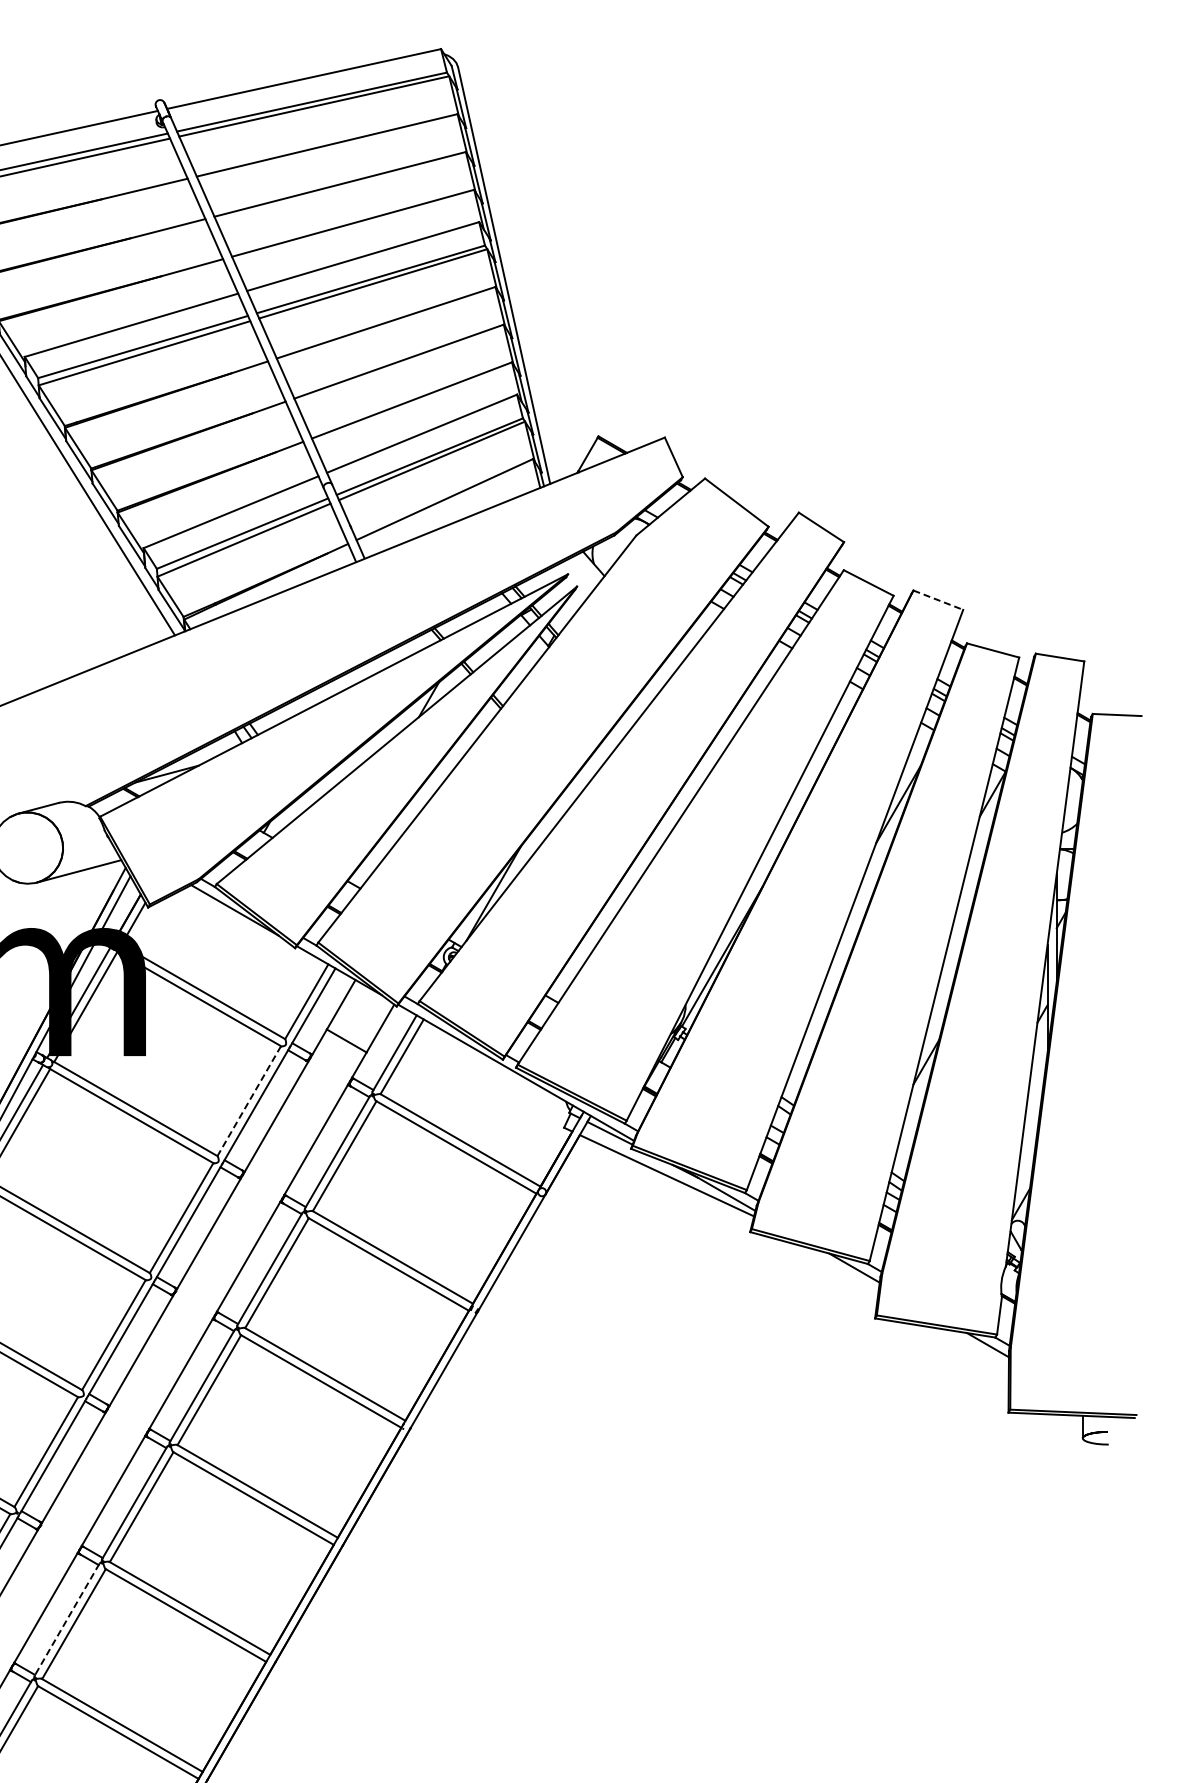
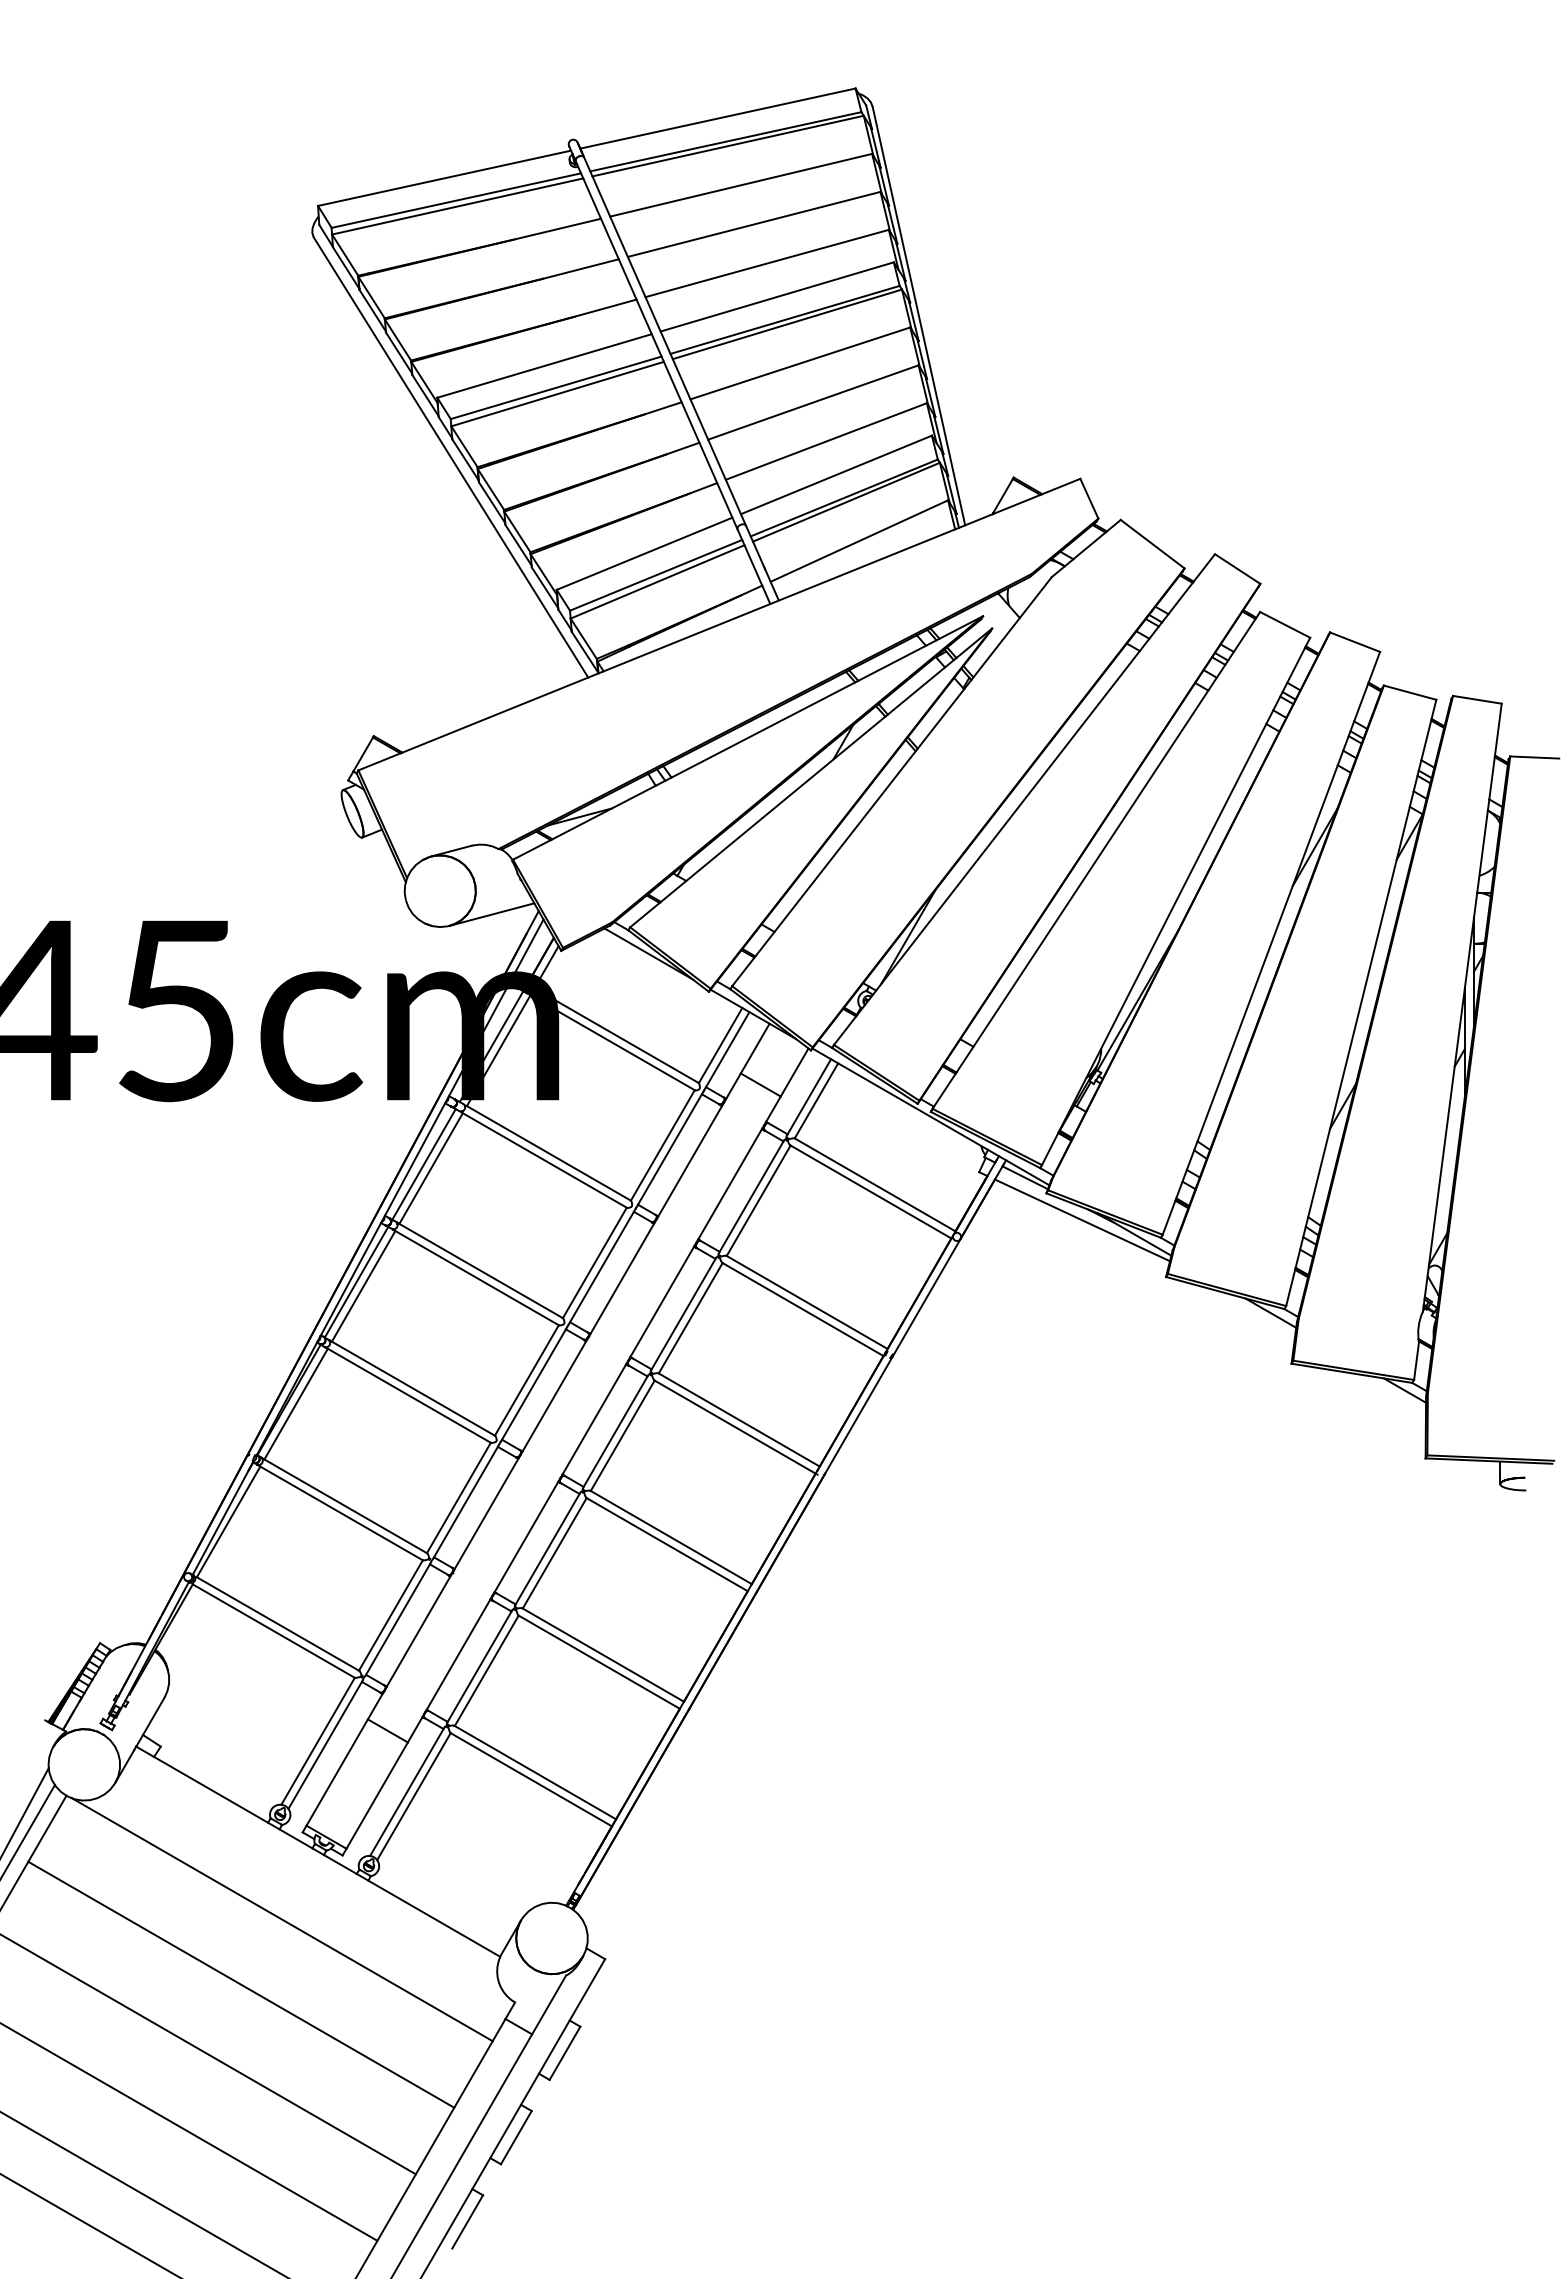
line: (938, 600) -> (1355, 642), dashed -> solid
line: (248, 1101) -> (662, 1145), dashed -> solid
line: (66, 1619) -> (479, 1666), dashed -> solid

